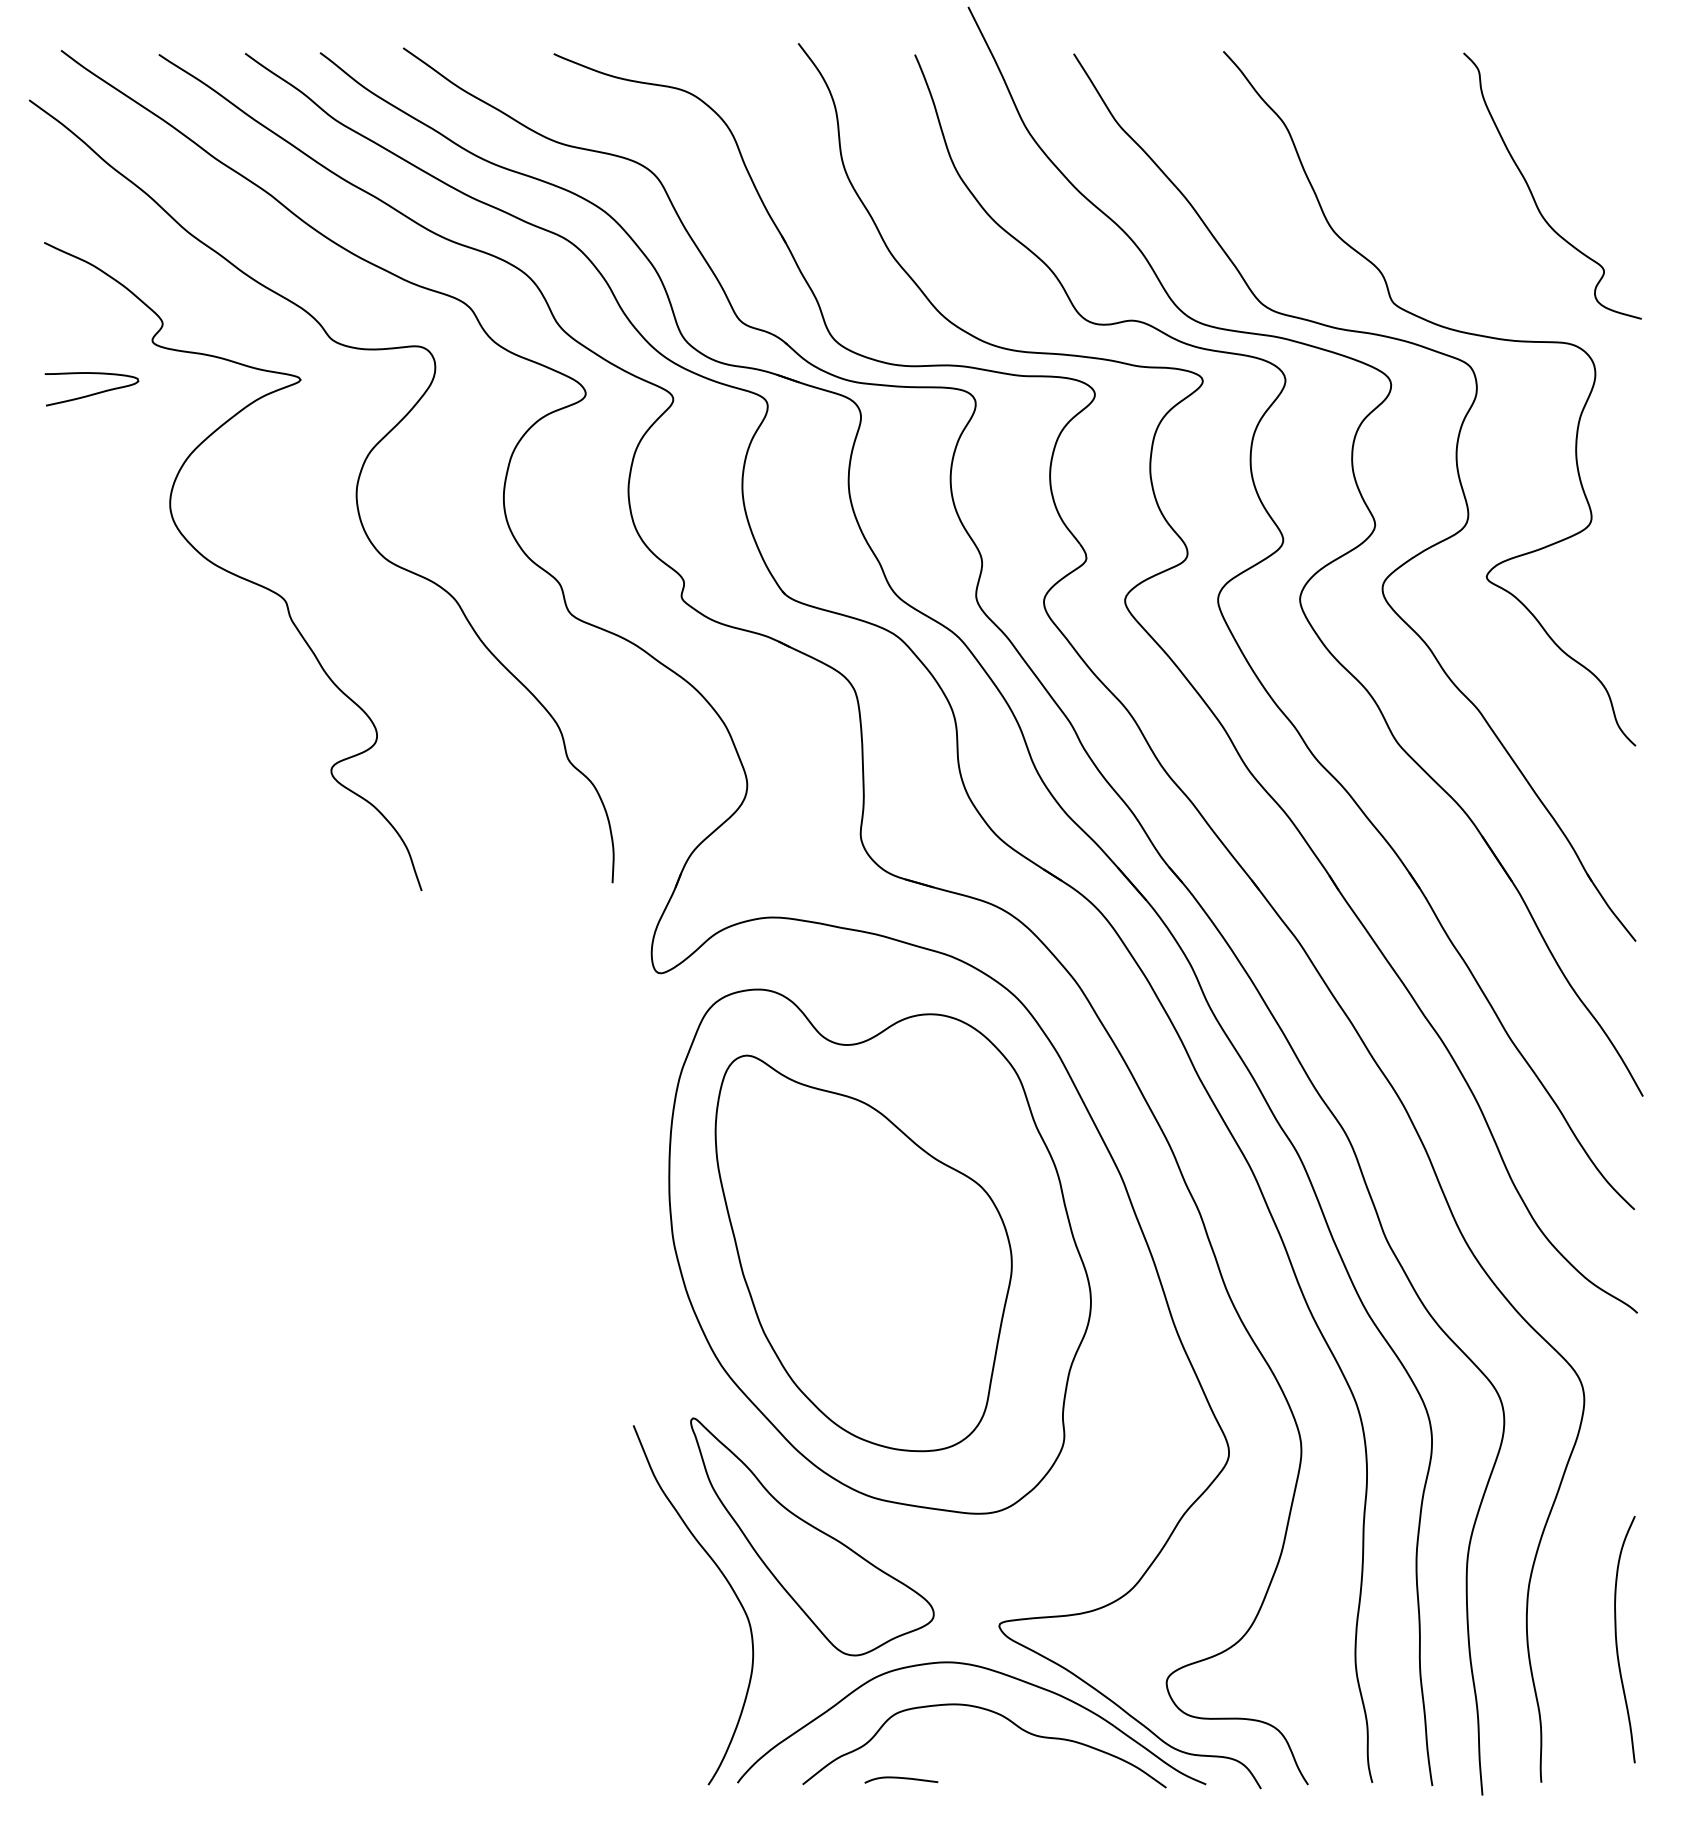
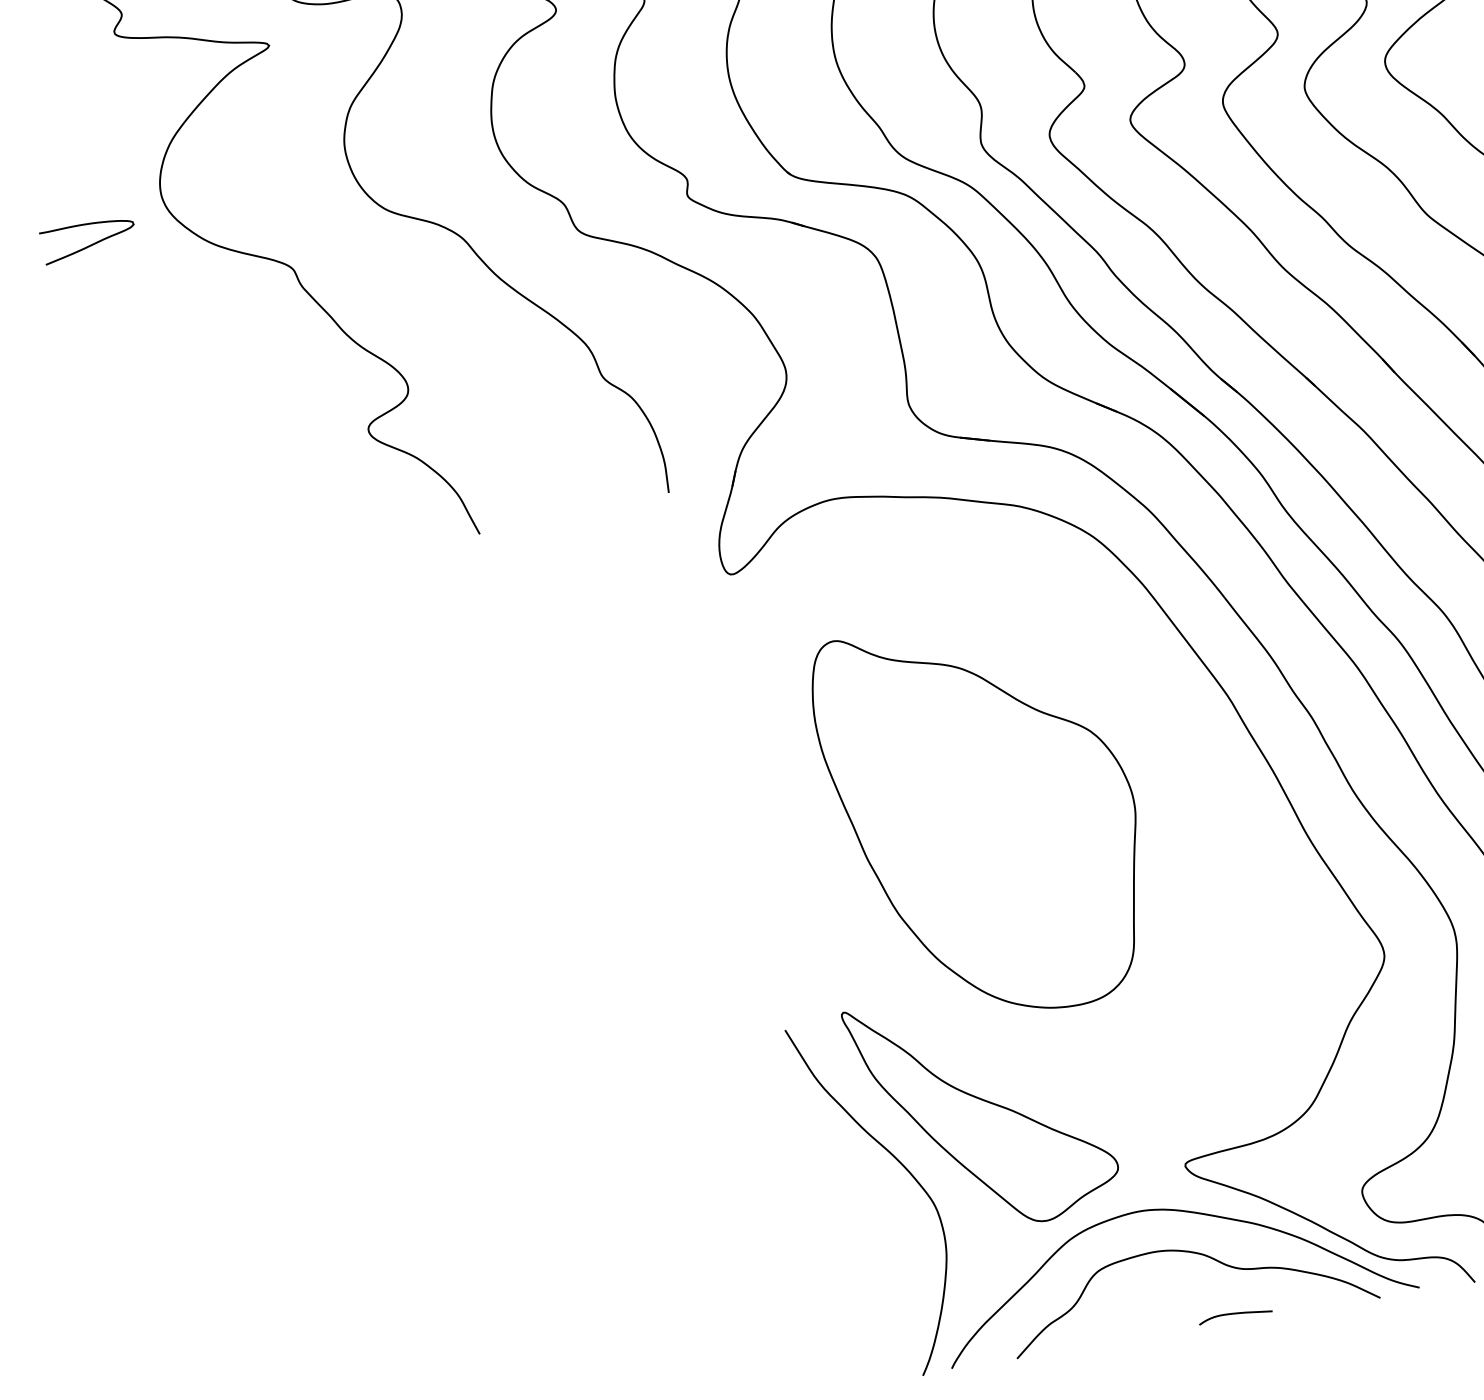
curve: (92, 393) -> (90, 244), moved
part: (879, 1251) -> (999, 813), removed
curve: (901, 1778) -> (1235, 1314), moved

